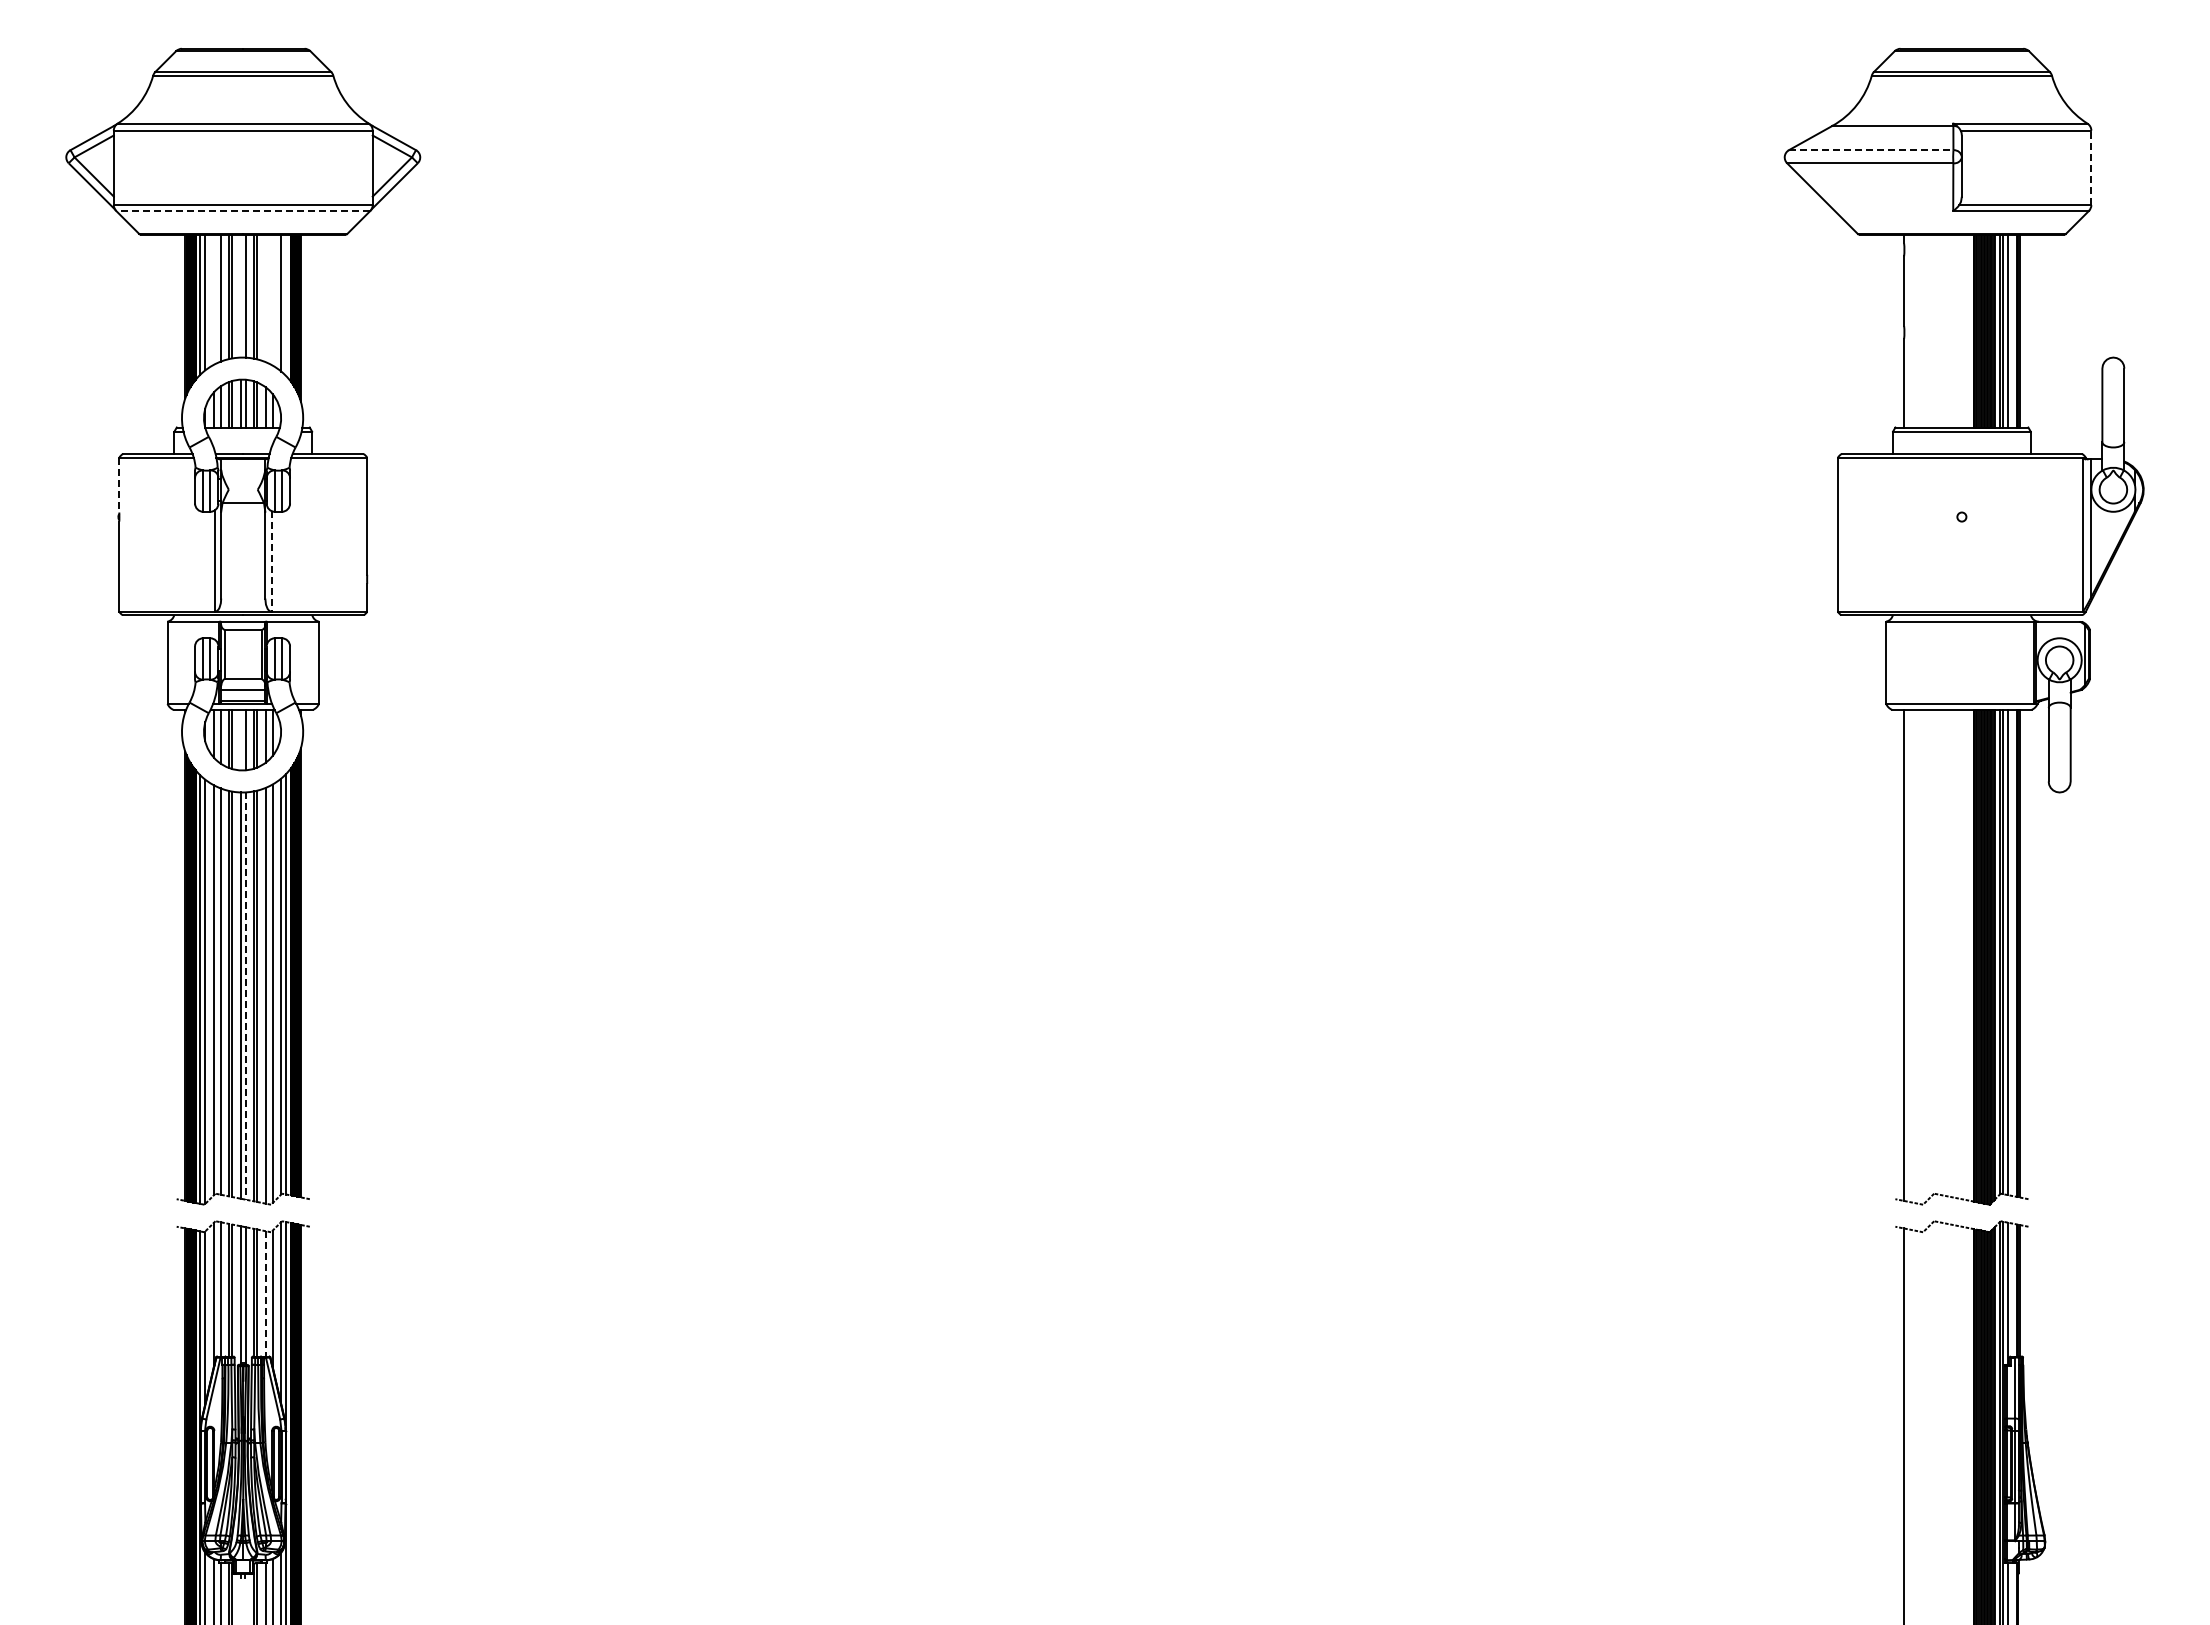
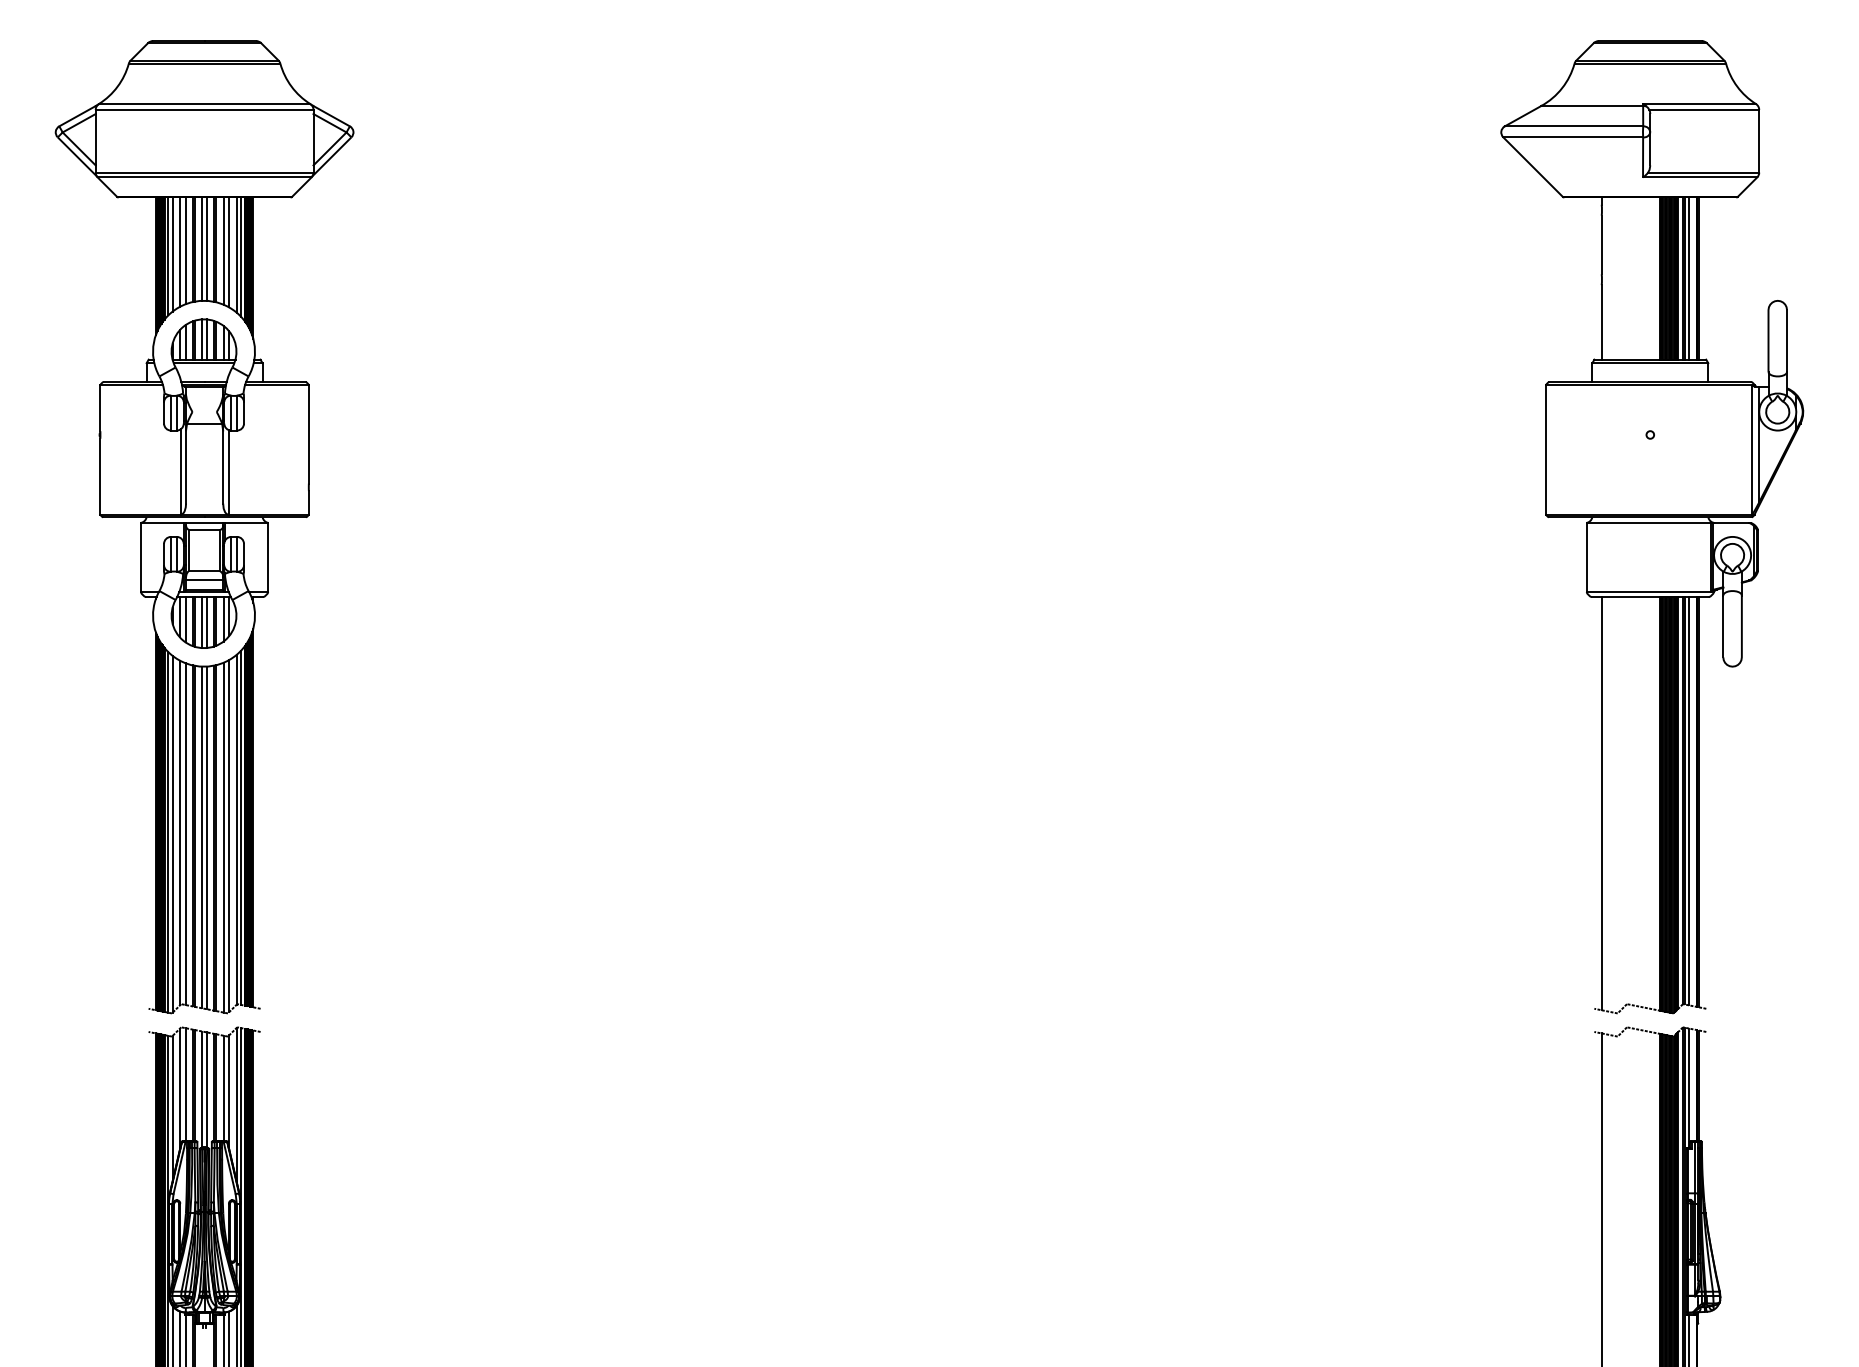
line: (1871, 150) -> (1574, 126), dashed -> solid
line: (2091, 167) -> (1759, 140), dashed -> solid
line: (242, 210) -> (203, 177), dashed -> solid
line: (240, 295) -> (202, 248), added
line: (265, 298) -> (223, 251), added
line: (214, 299) -> (180, 251), added
line: (272, 299) -> (229, 251), added
line: (286, 305) -> (240, 257), added
line: (242, 431) -> (203, 363), added
line: (119, 485) -> (100, 408), dashed -> solid
line: (271, 561) -> (228, 472), dashed -> solid
line: (240, 739) -> (202, 622), added
line: (246, 996) -> (207, 838), dashed -> solid
line: (265, 1293) -> (223, 1088), dashed -> solid

